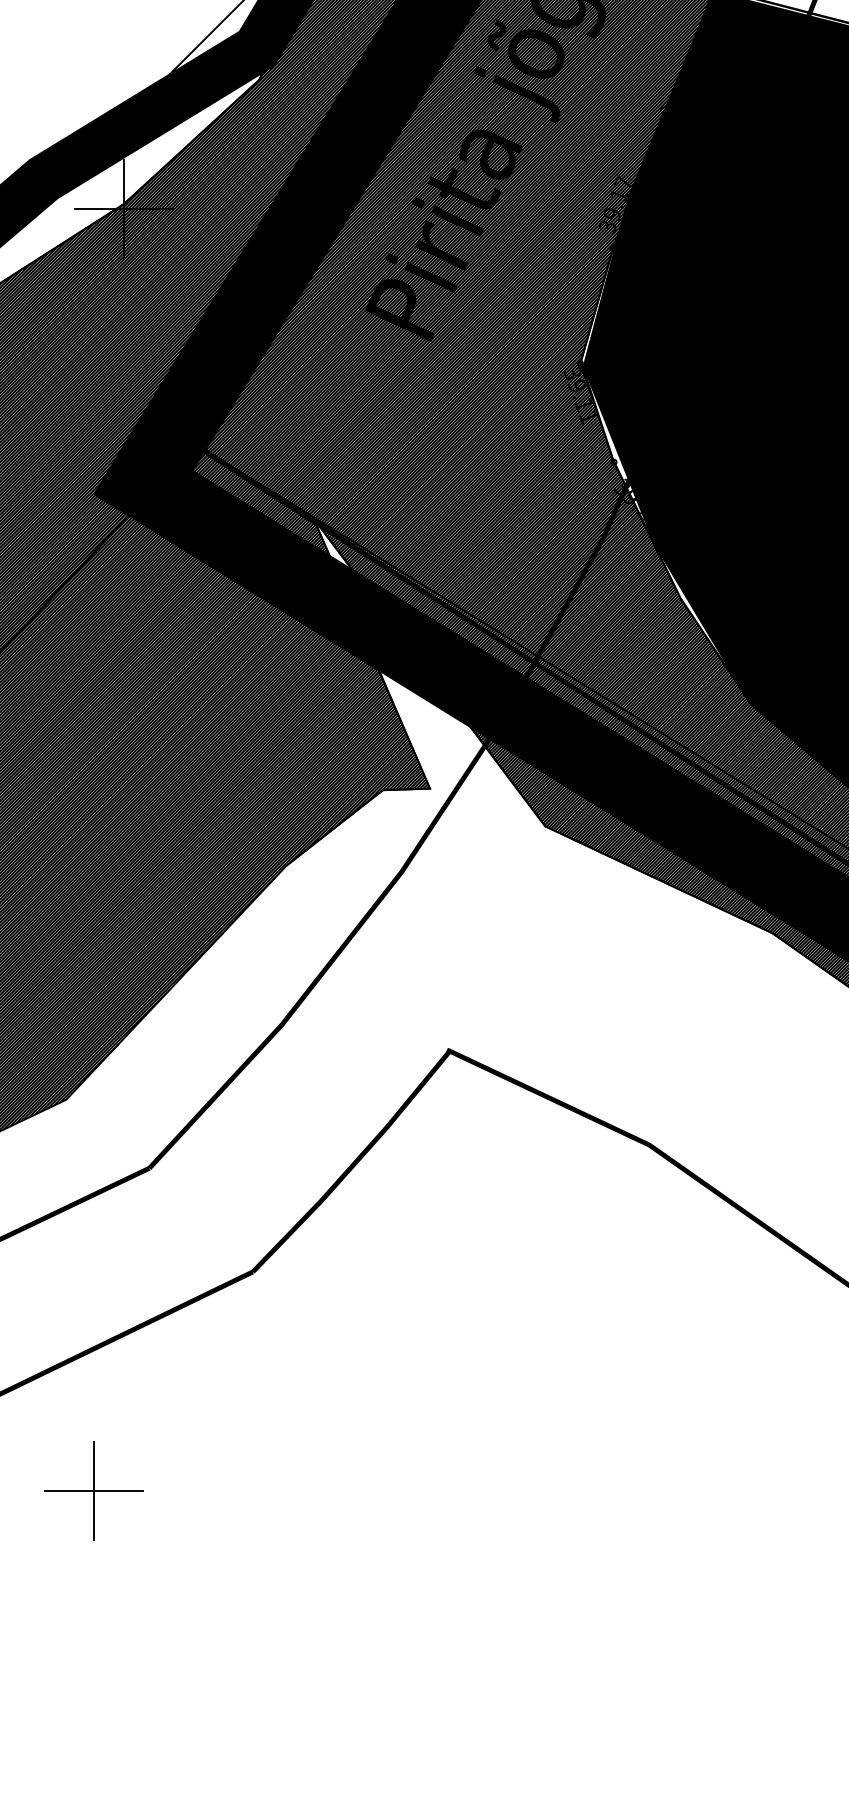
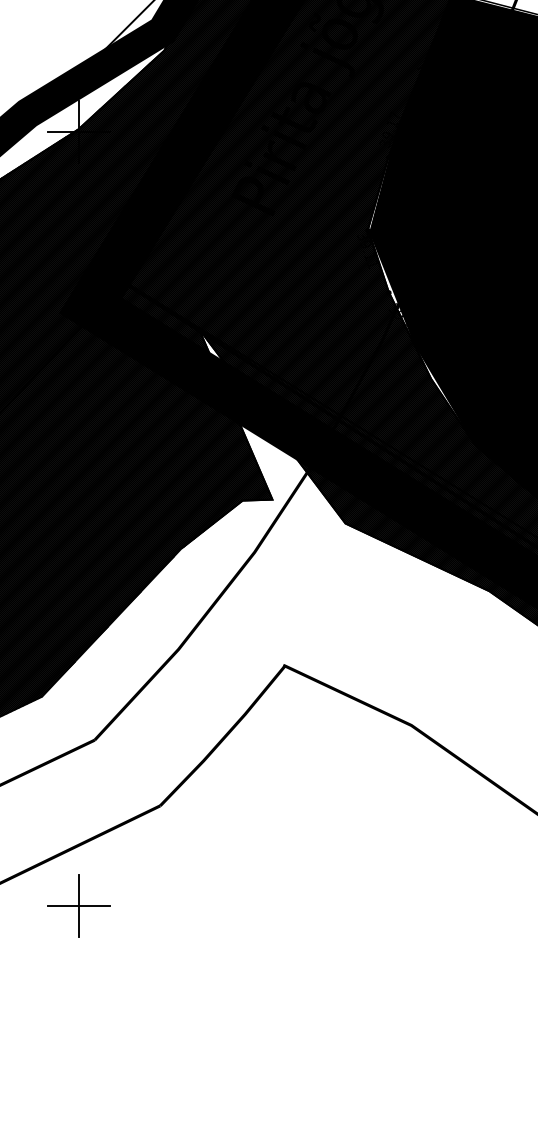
part: (93, 1490) -> (78, 905), moved

